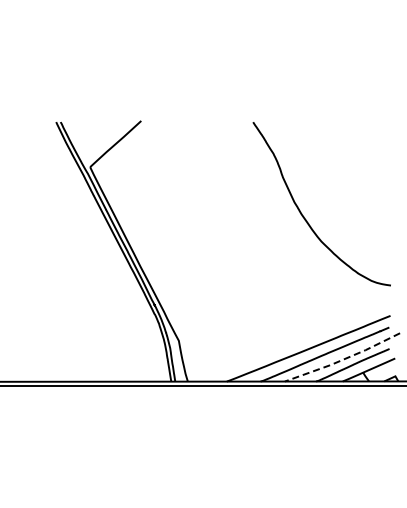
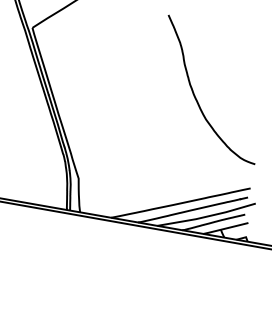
line: (343, 359) -> (207, 216), dashed -> solid

